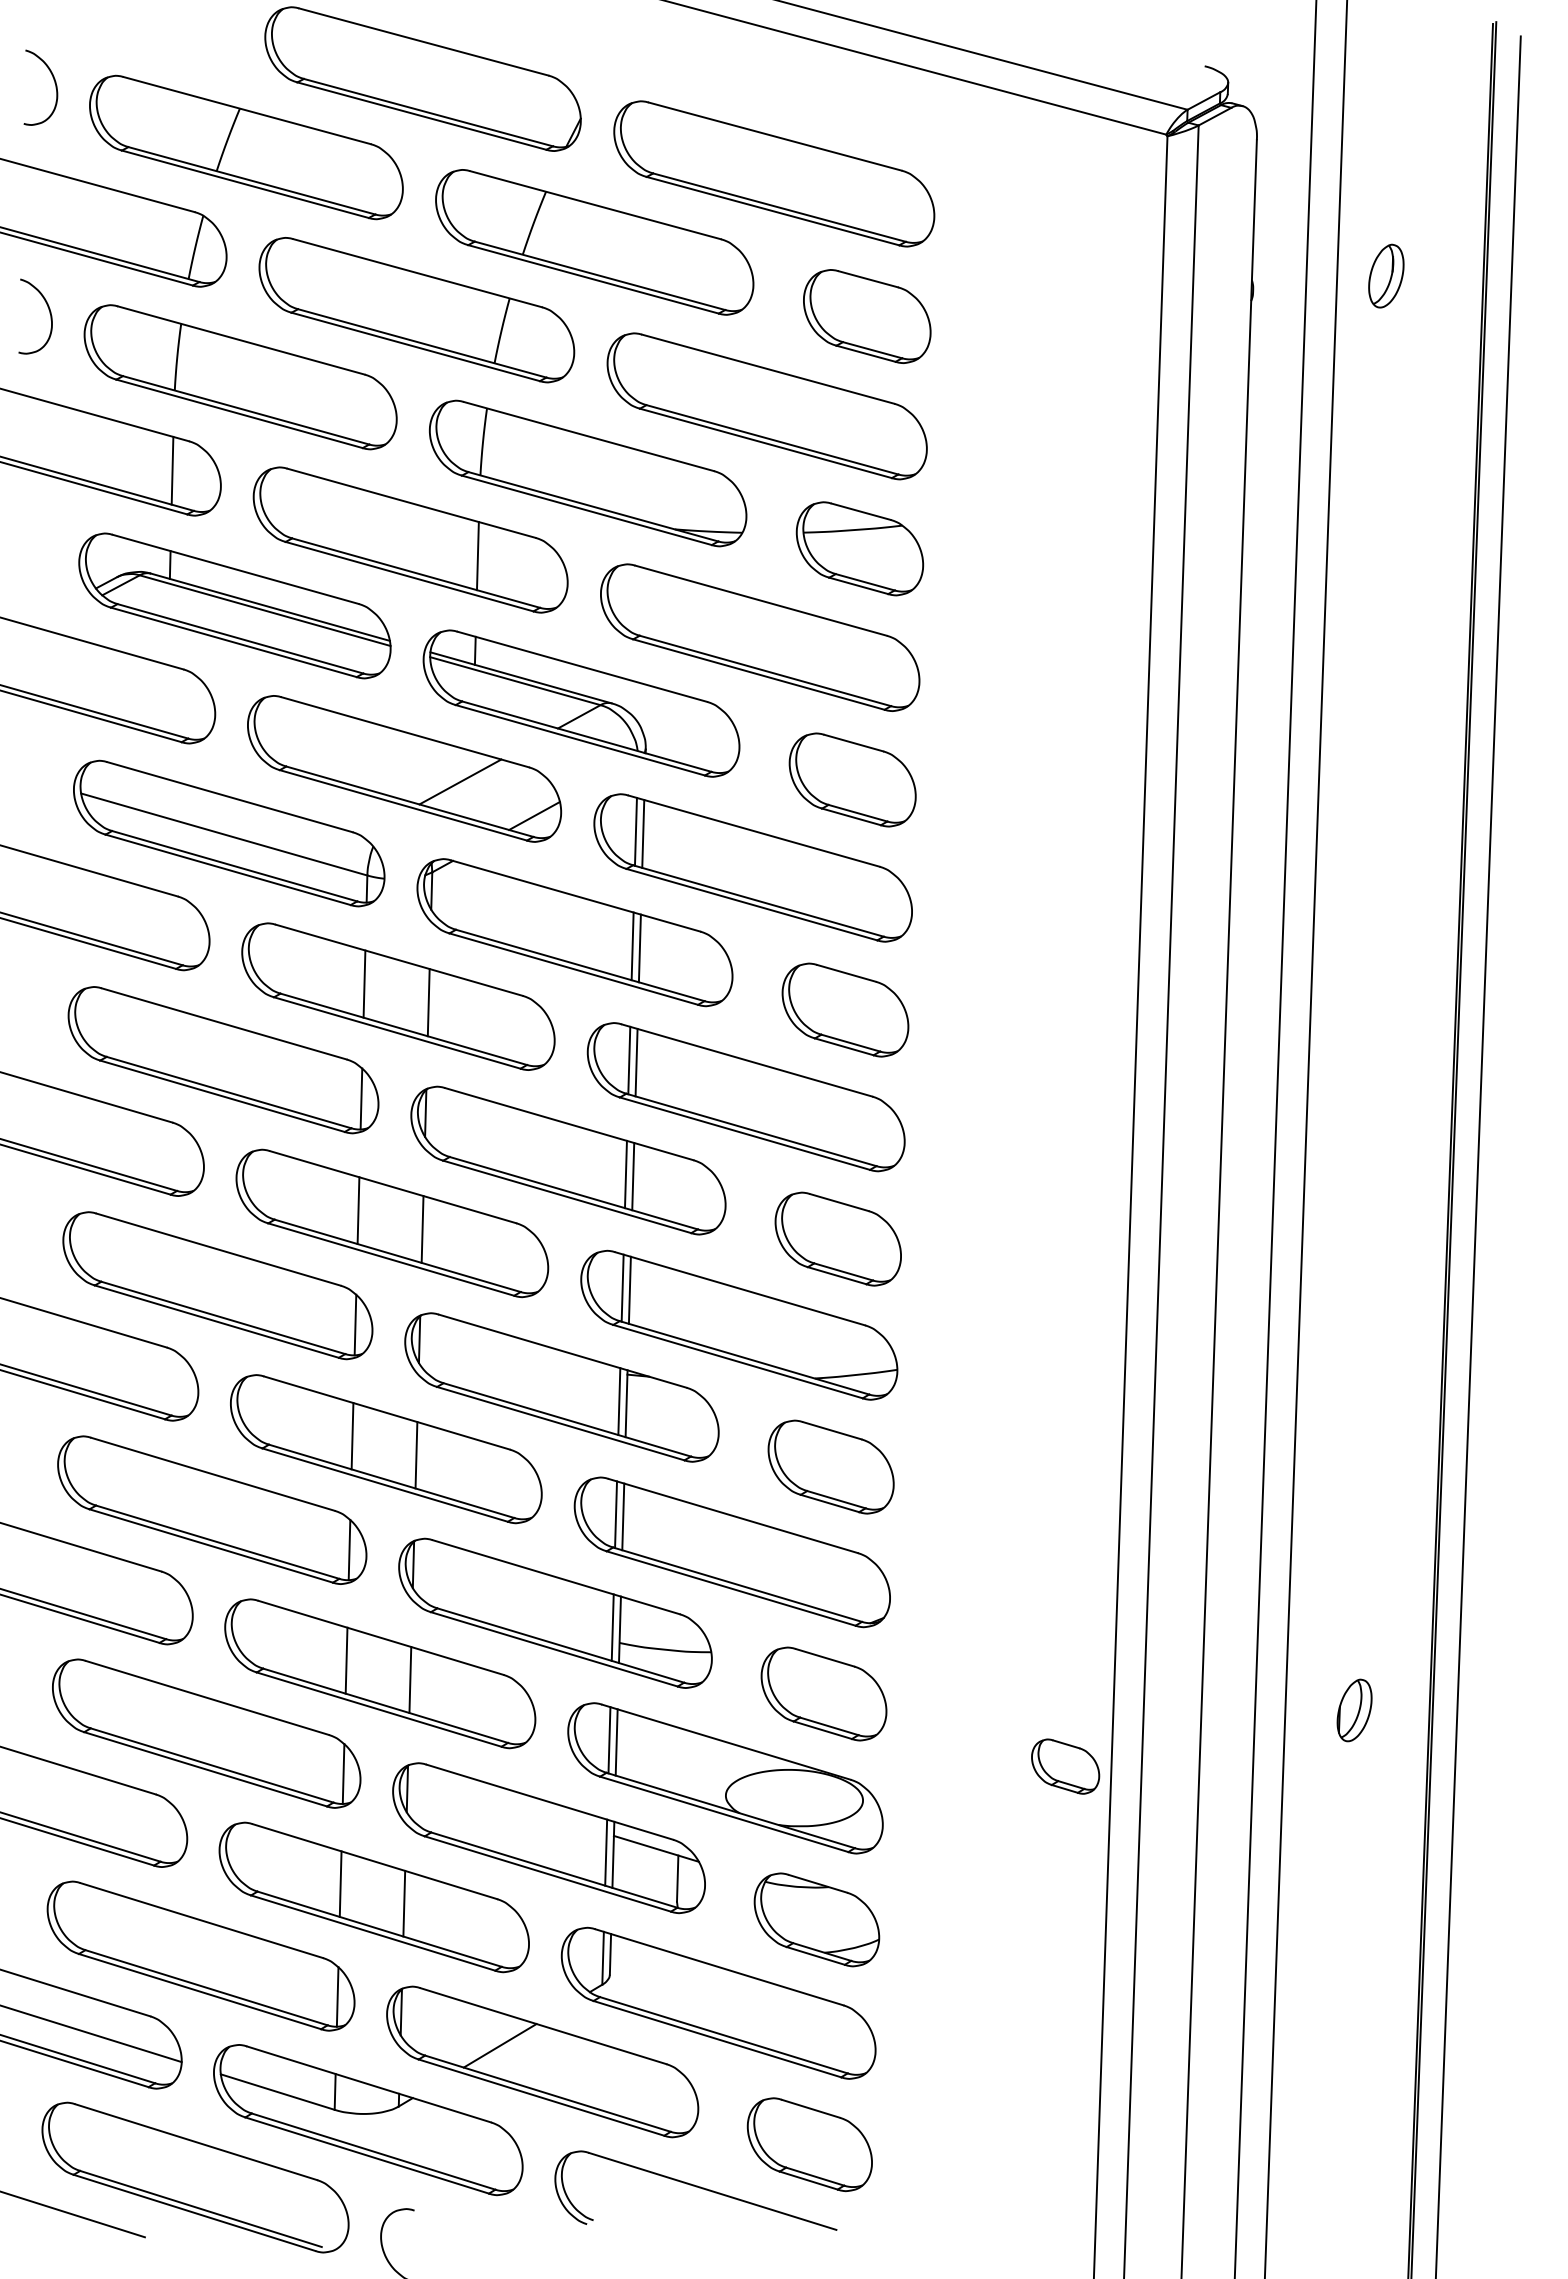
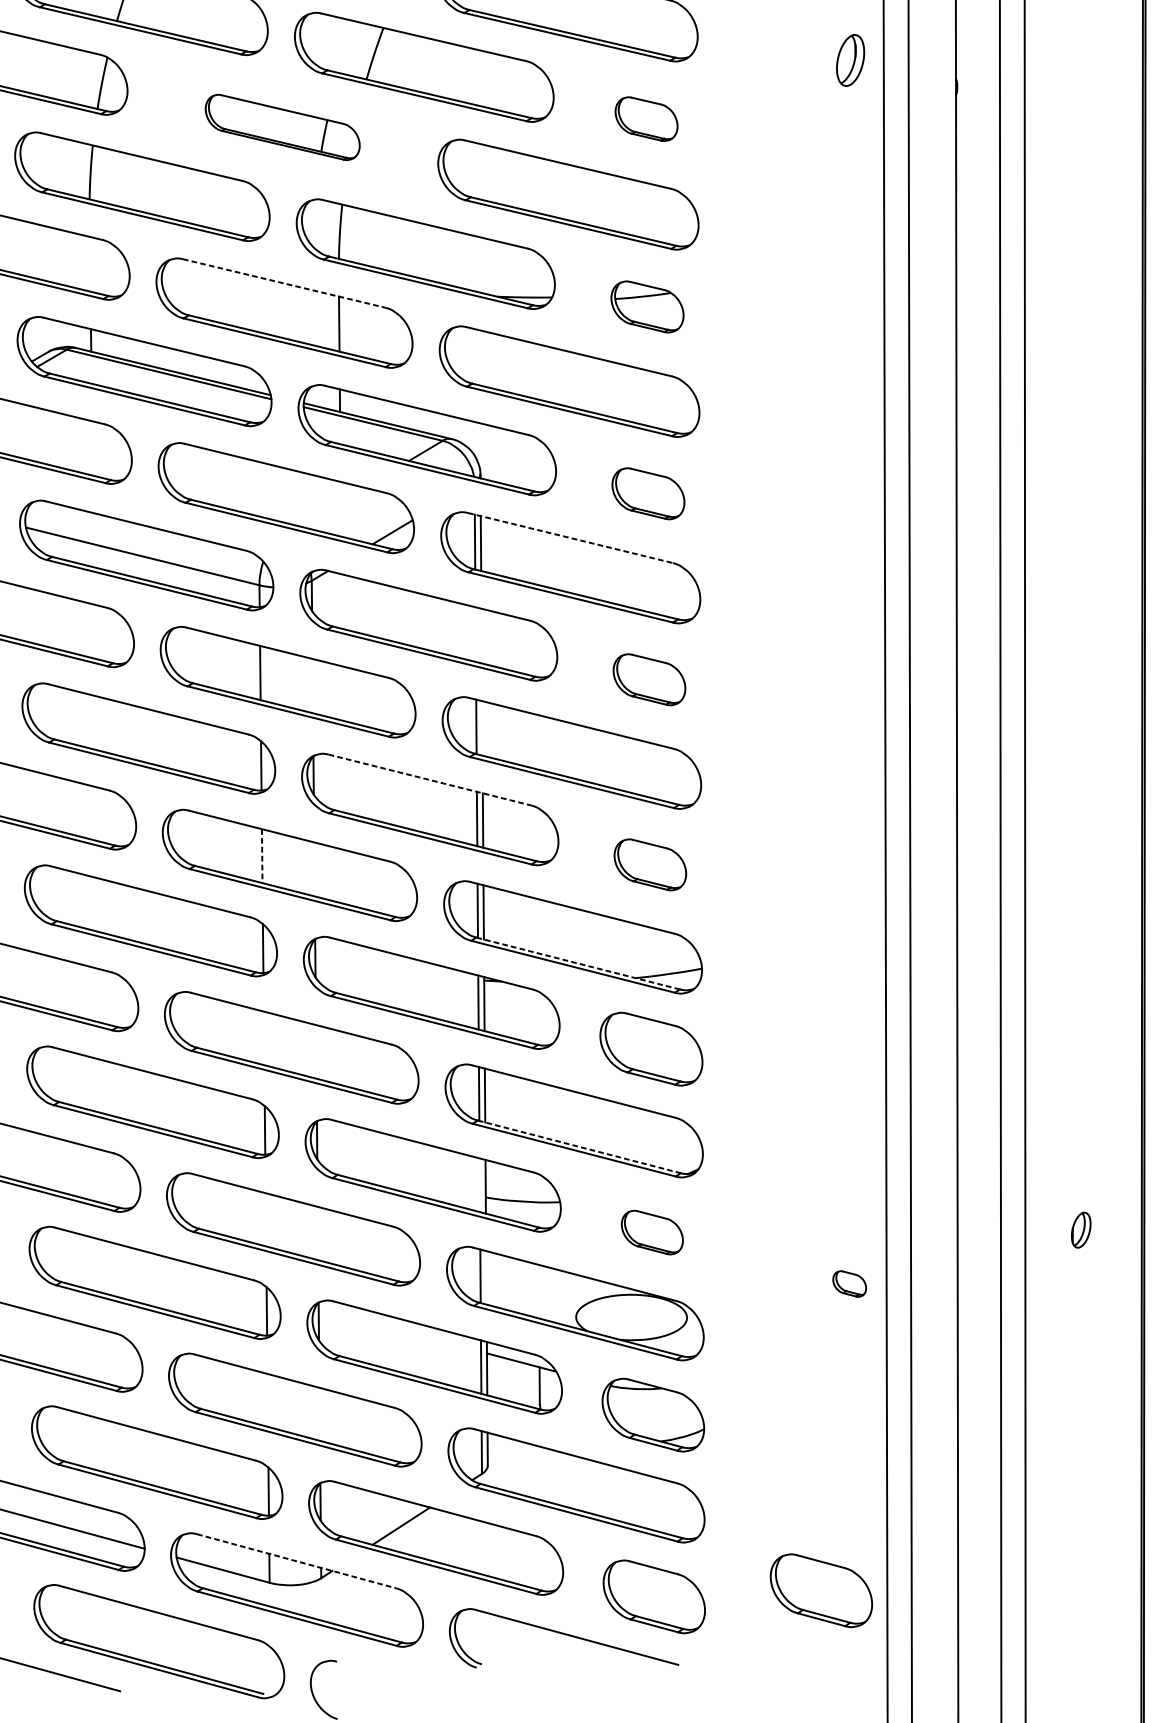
part: (1386, 275) -> (850, 59), moved
part: (416, 310) -> (282, 127), size x0.6
part: (867, 316) -> (646, 119), size x0.6
line: (172, 470) -> (90, 264), removed
line: (411, 503) -> (284, 283), solid -> dashed
part: (859, 548) -> (647, 306), size x0.7
part: (852, 779) -> (648, 493), size x0.7
line: (460, 781) -> (331, 506), removed
line: (754, 831) -> (570, 538), solid -> dashed
line: (632, 946) -> (475, 634), removed
line: (639, 948) -> (481, 636), removed
line: (428, 1002) -> (312, 685), removed
part: (845, 1009) -> (649, 679), size x0.7
line: (636, 1062) -> (482, 728), removed
line: (569, 1124) -> (430, 780), solid -> dashed
line: (358, 1211) -> (262, 856), solid -> dashed
line: (422, 1229) -> (314, 869), removed
part: (837, 1238) -> (649, 864), size x0.7
line: (745, 1358) -> (579, 964), solid -> dashed
line: (352, 1436) -> (264, 1038), removed
line: (416, 1455) -> (316, 1052), removed
line: (737, 1584) -> (579, 1146), solid -> dashed
line: (612, 1627) -> (479, 1185), removed
line: (346, 1660) -> (265, 1219), removed
line: (410, 1679) -> (318, 1233), removed
part: (823, 1693) -> (651, 1232), size x0.6
part: (1354, 1710) -> (1081, 1230), size x0.7
line: (616, 1742) -> (486, 1277), removed
part: (1065, 1766) -> (849, 1283), size x0.6
line: (340, 1883) -> (267, 1399), removed
line: (404, 1903) -> (319, 1414), removed
line: (369, 2084) -> (296, 1561), solid -> dashed
part: (1016, 2144) -> (821, 1590), added

